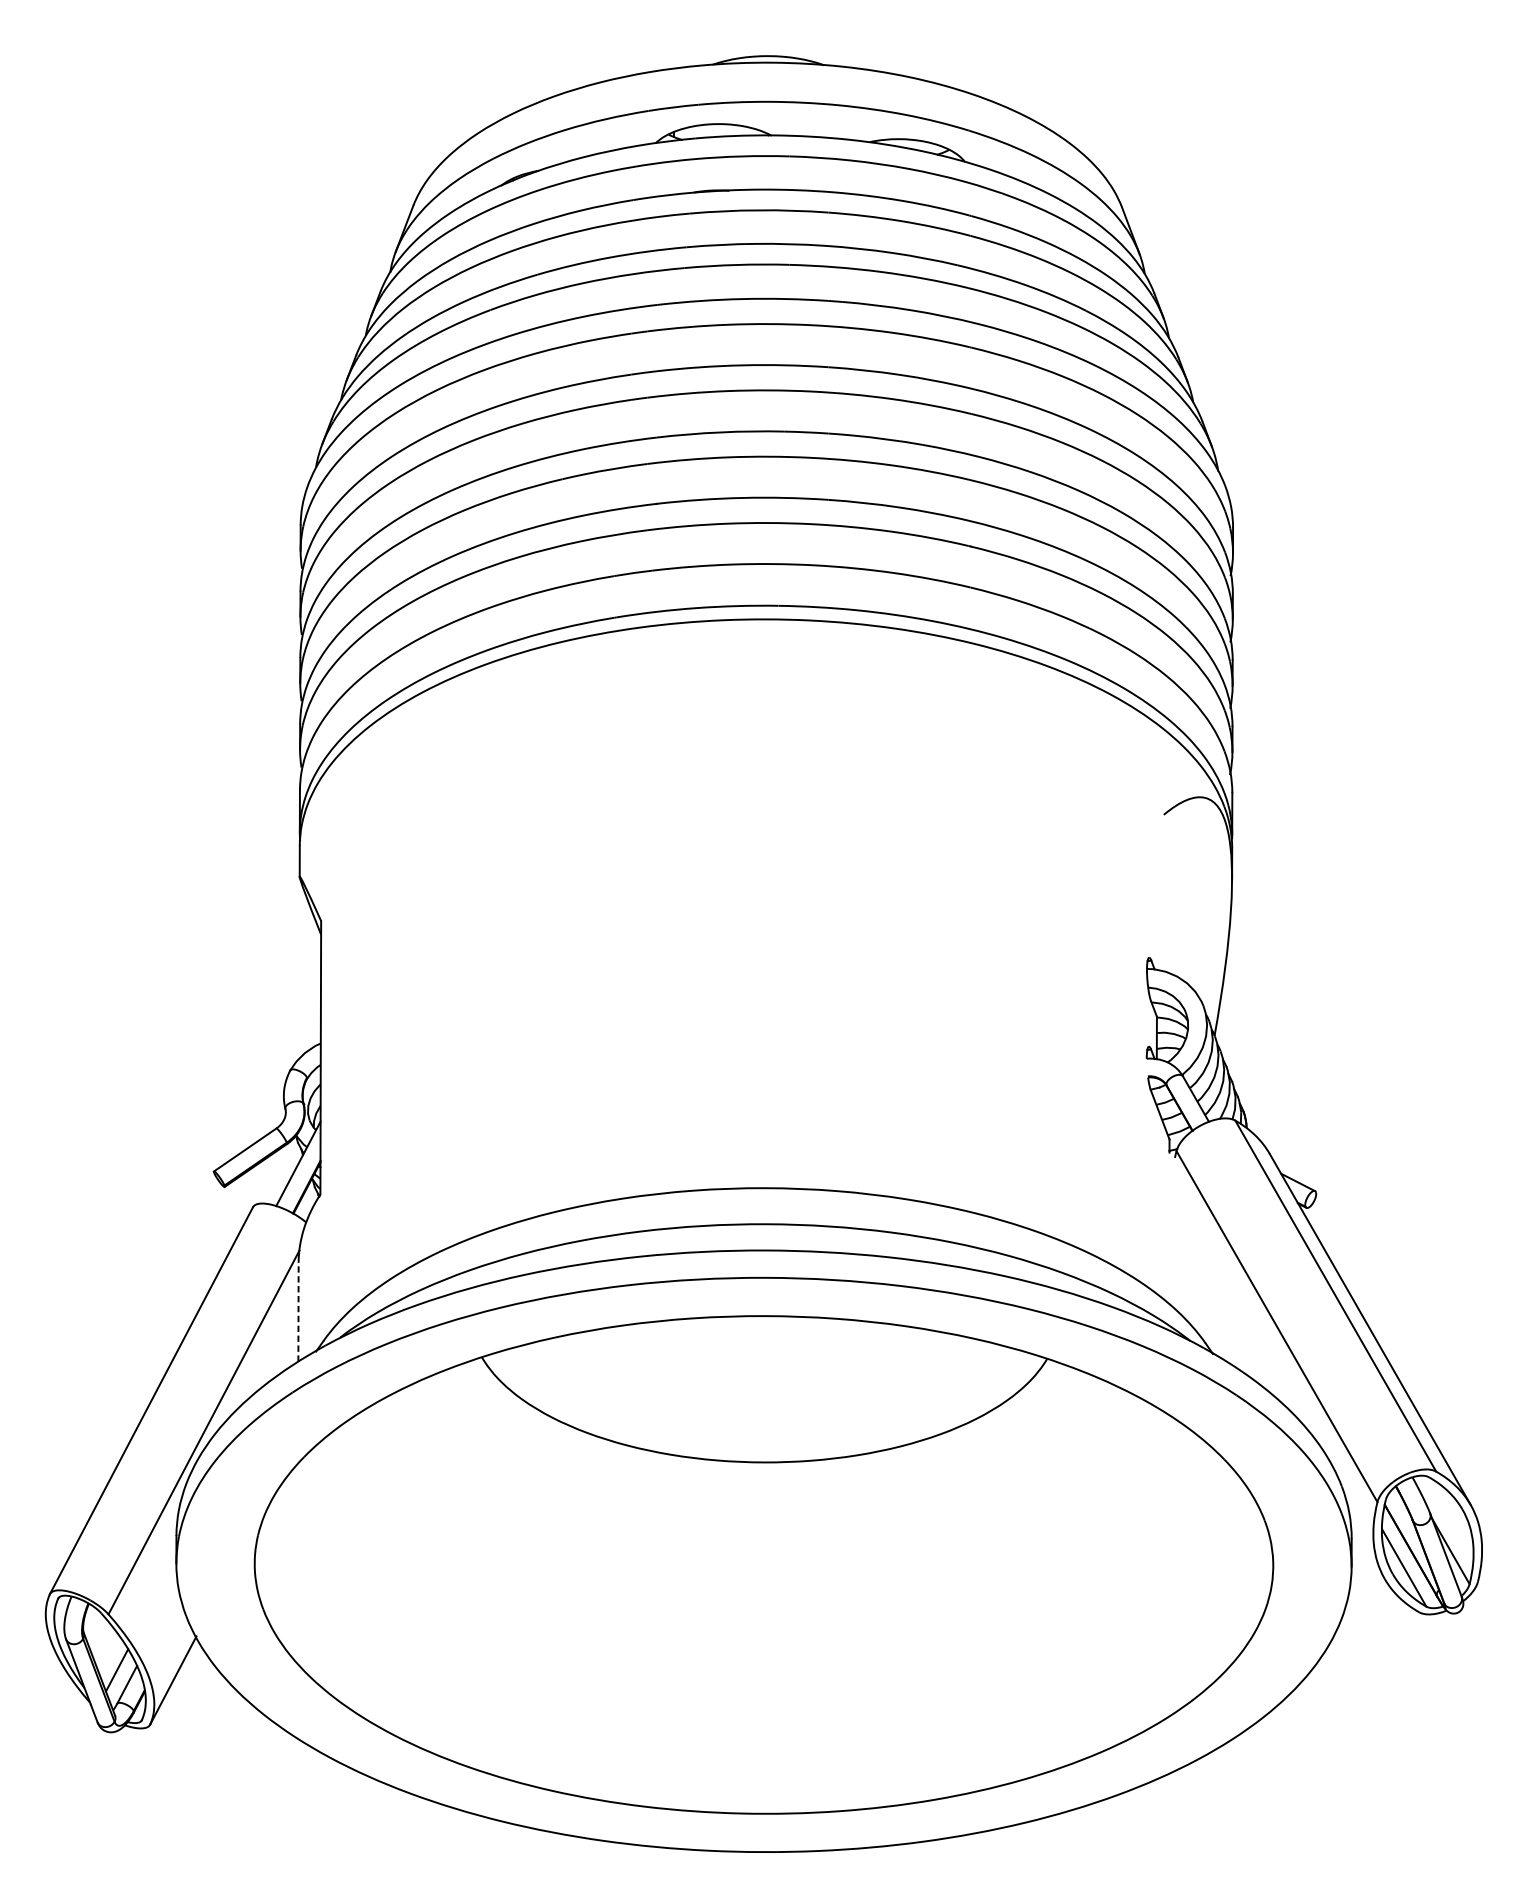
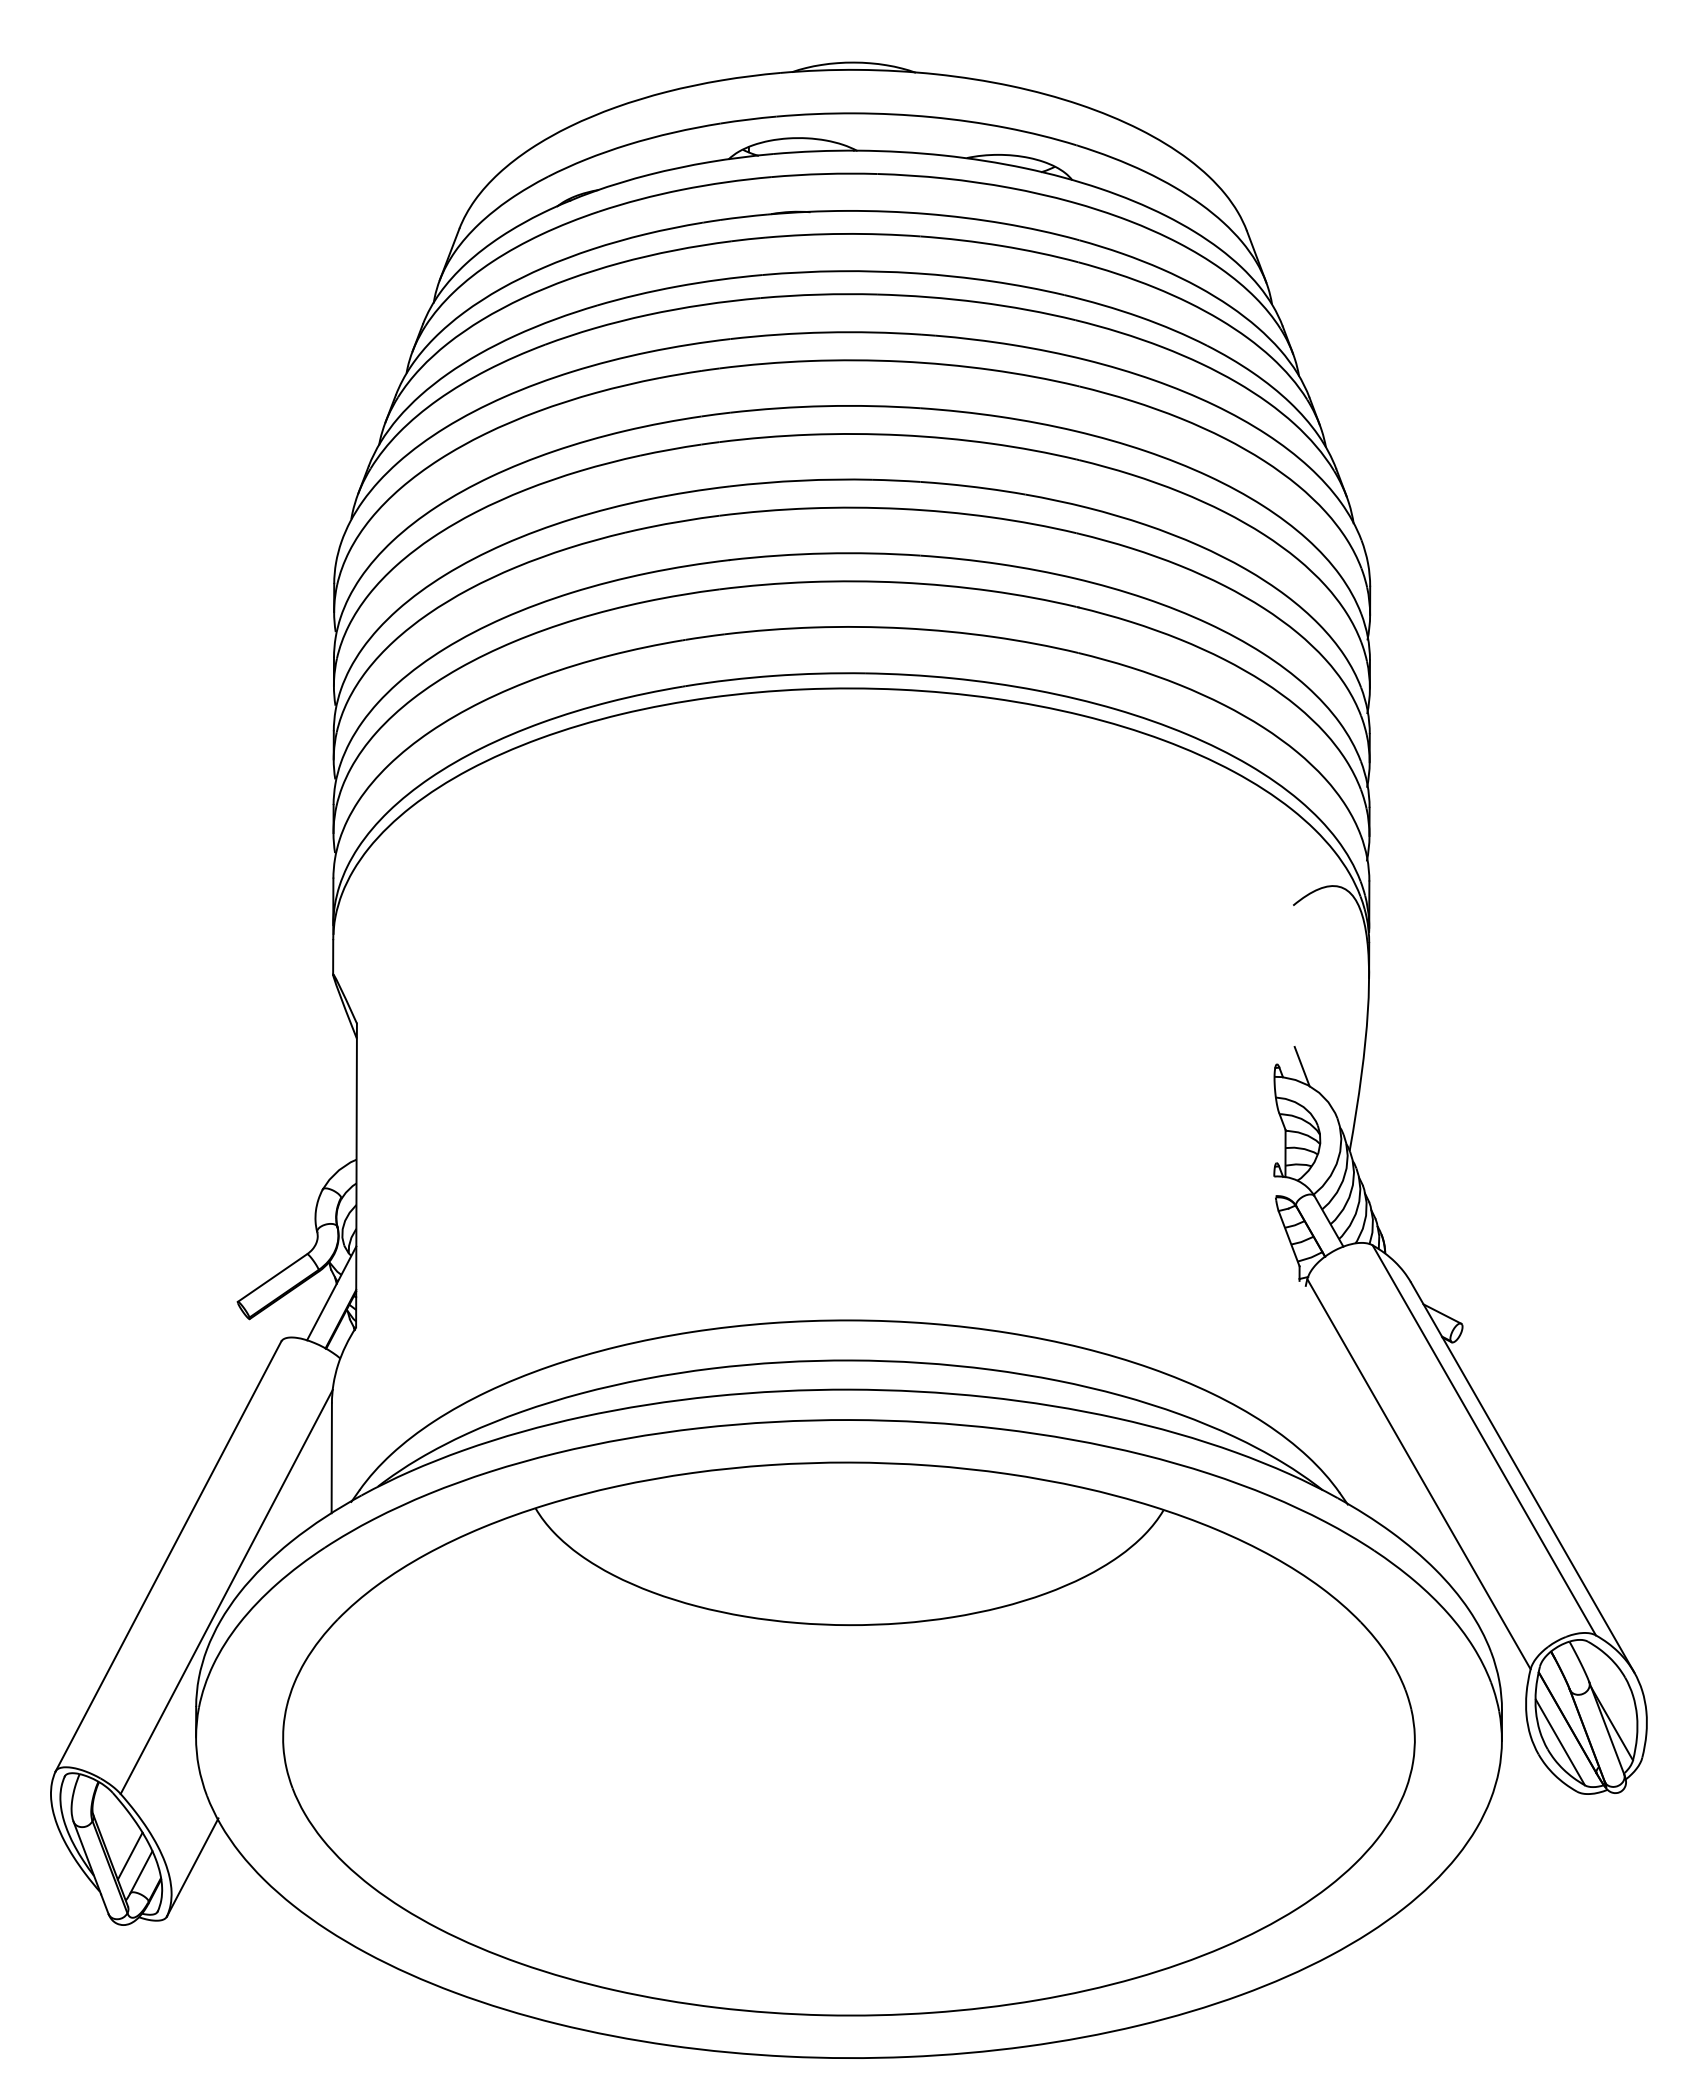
line: (1171, 959) -> (1301, 1066), added
line: (298, 1312) -> (331, 1458), dashed -> solid

